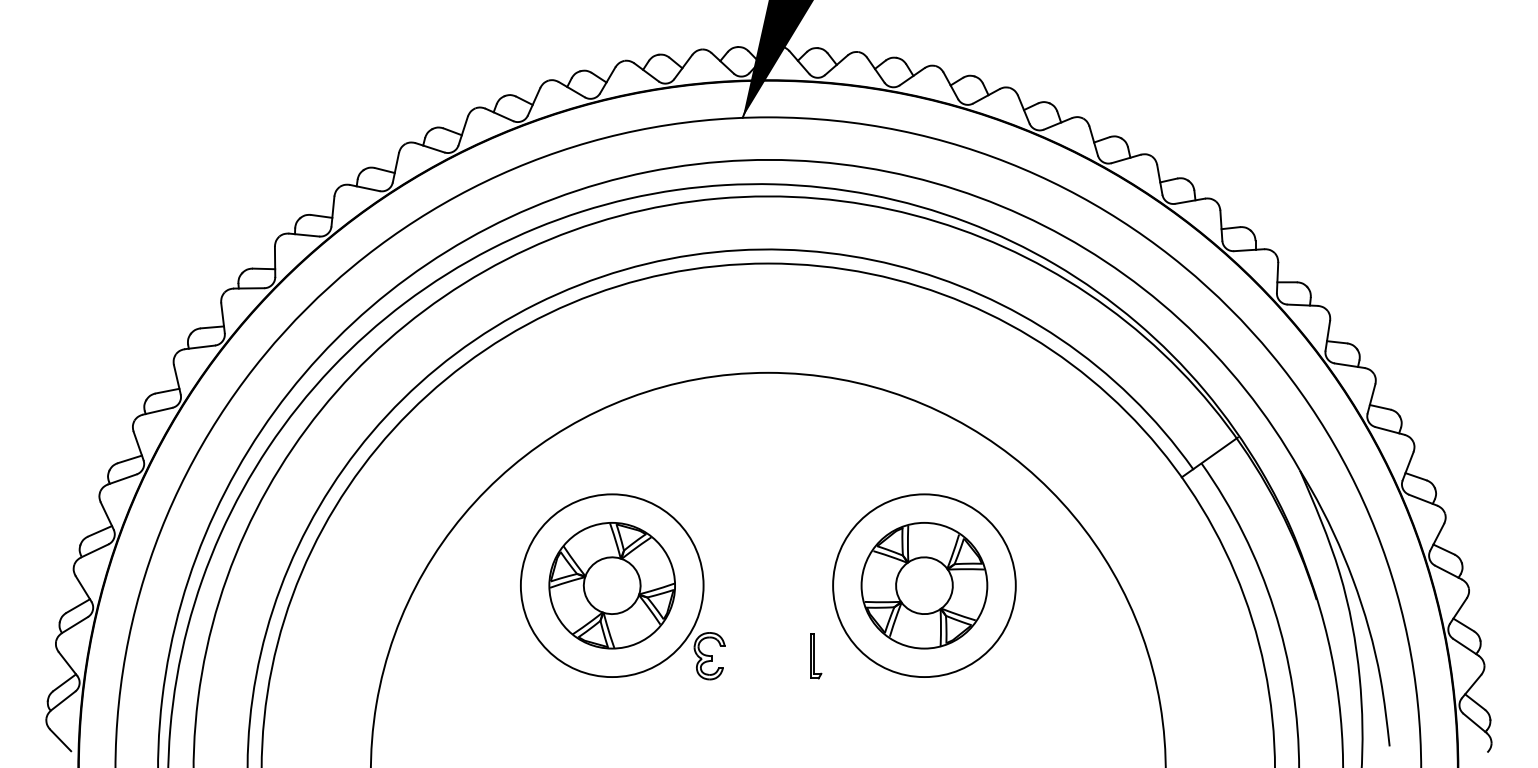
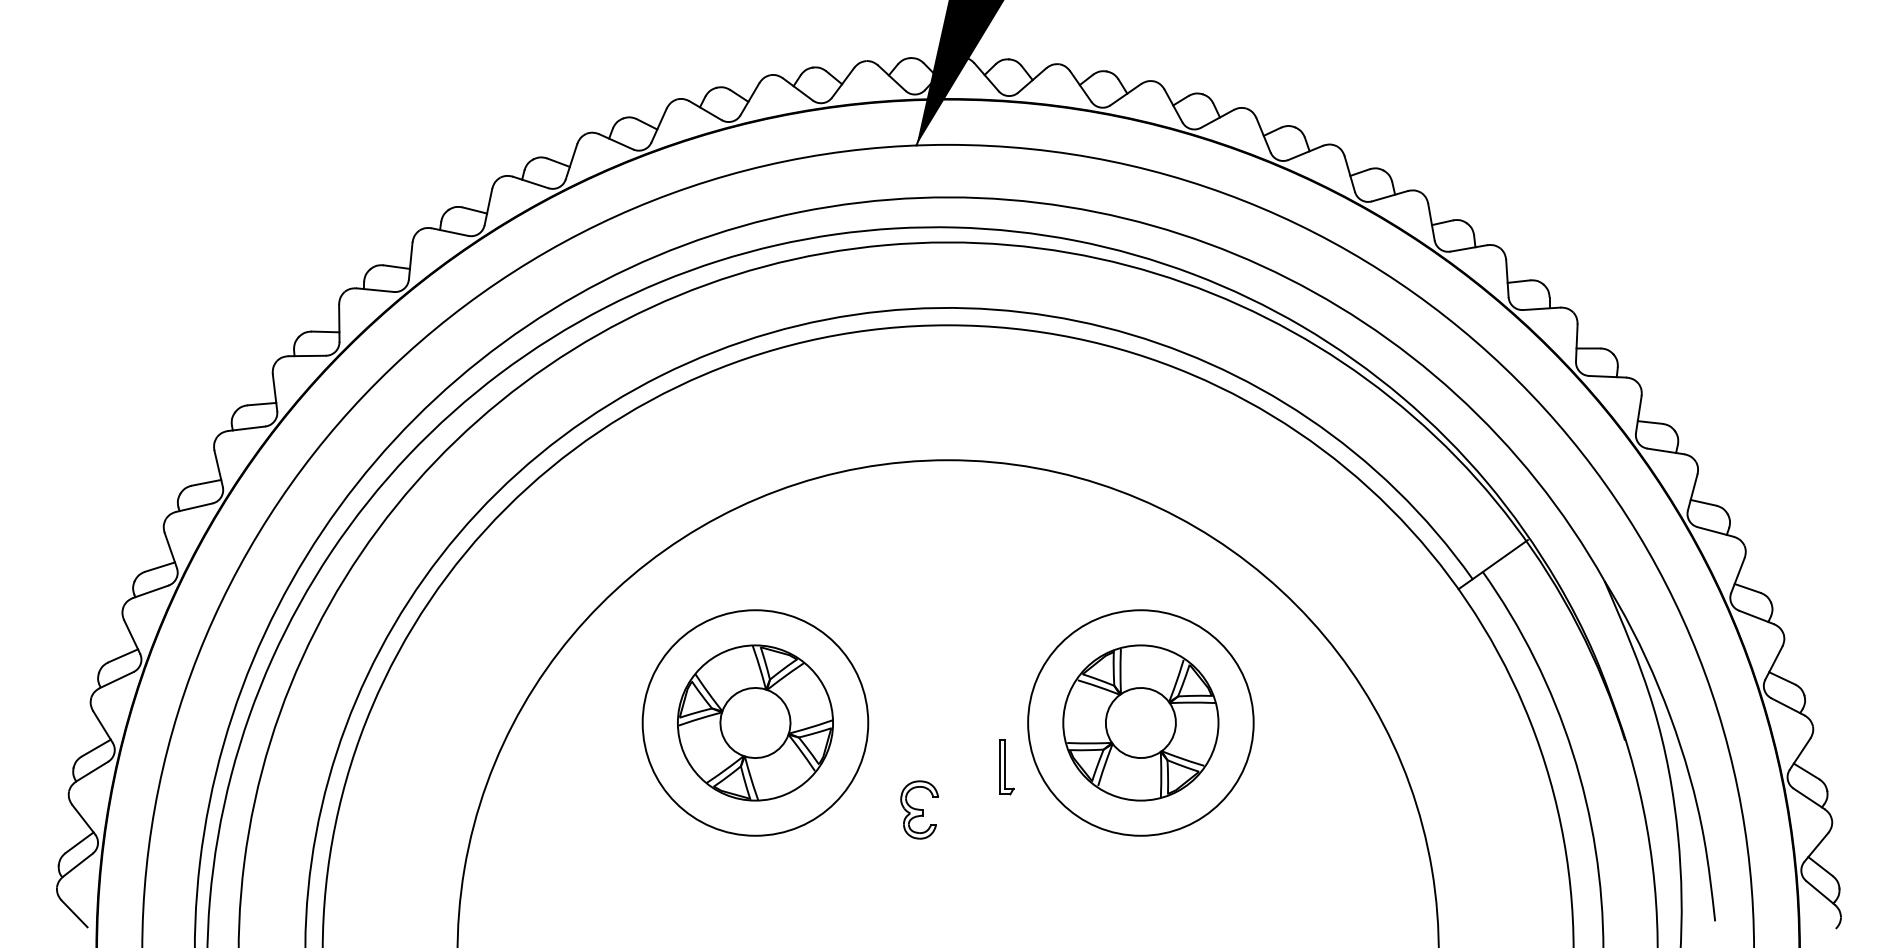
part: (709, 655) -> (919, 809), moved
part: (815, 656) -> (1006, 767), moved

